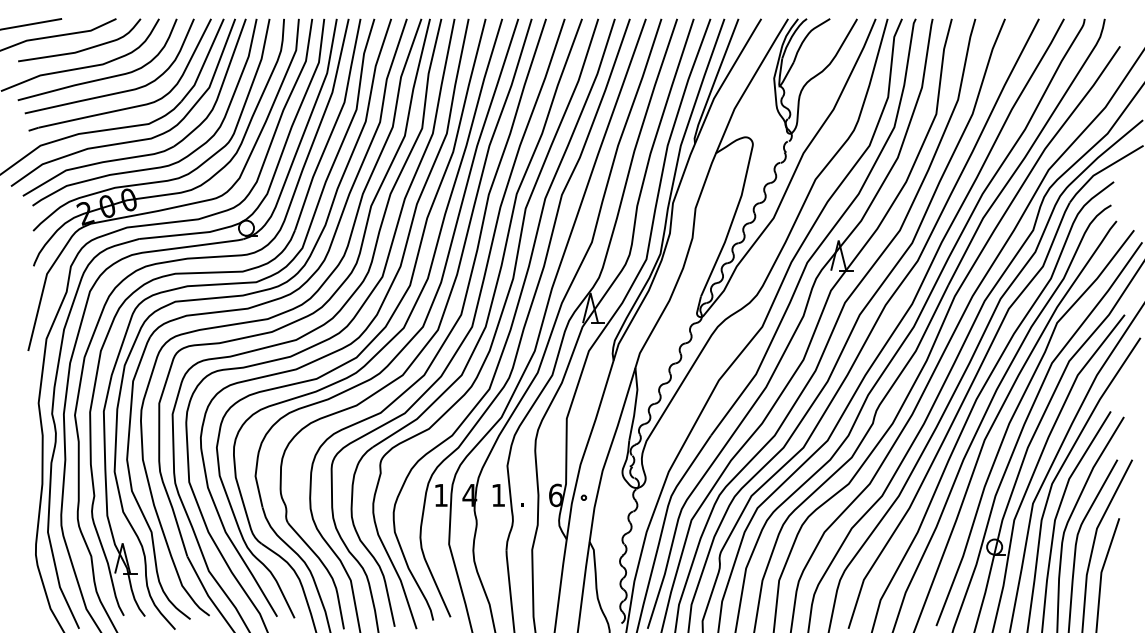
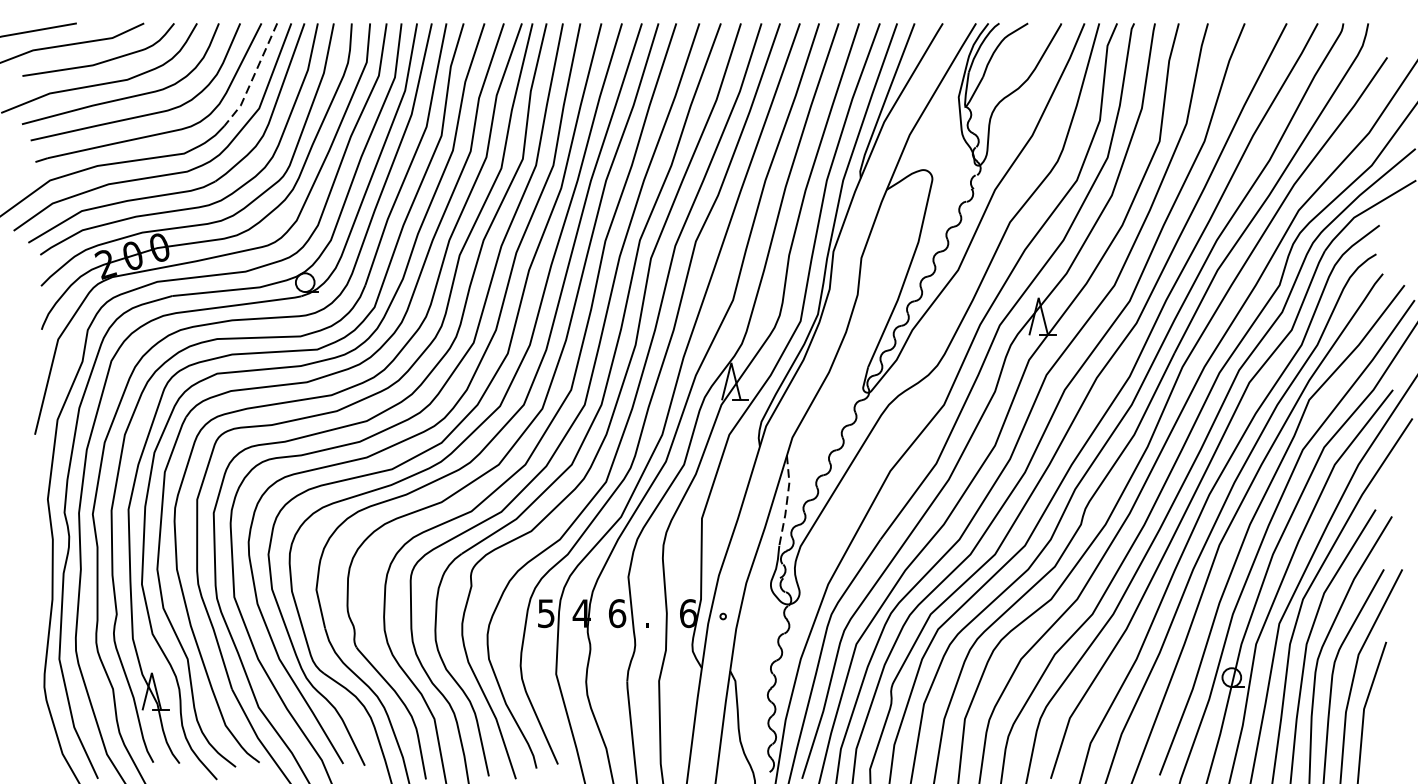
line: (204, 62) -> (253, 77), solid -> dashed
line: (635, 404) -> (787, 500), solid -> dashed
text: (440, 495) -> (545, 613), 1 -> 5
text: (498, 495) -> (617, 613), 1 -> 6

